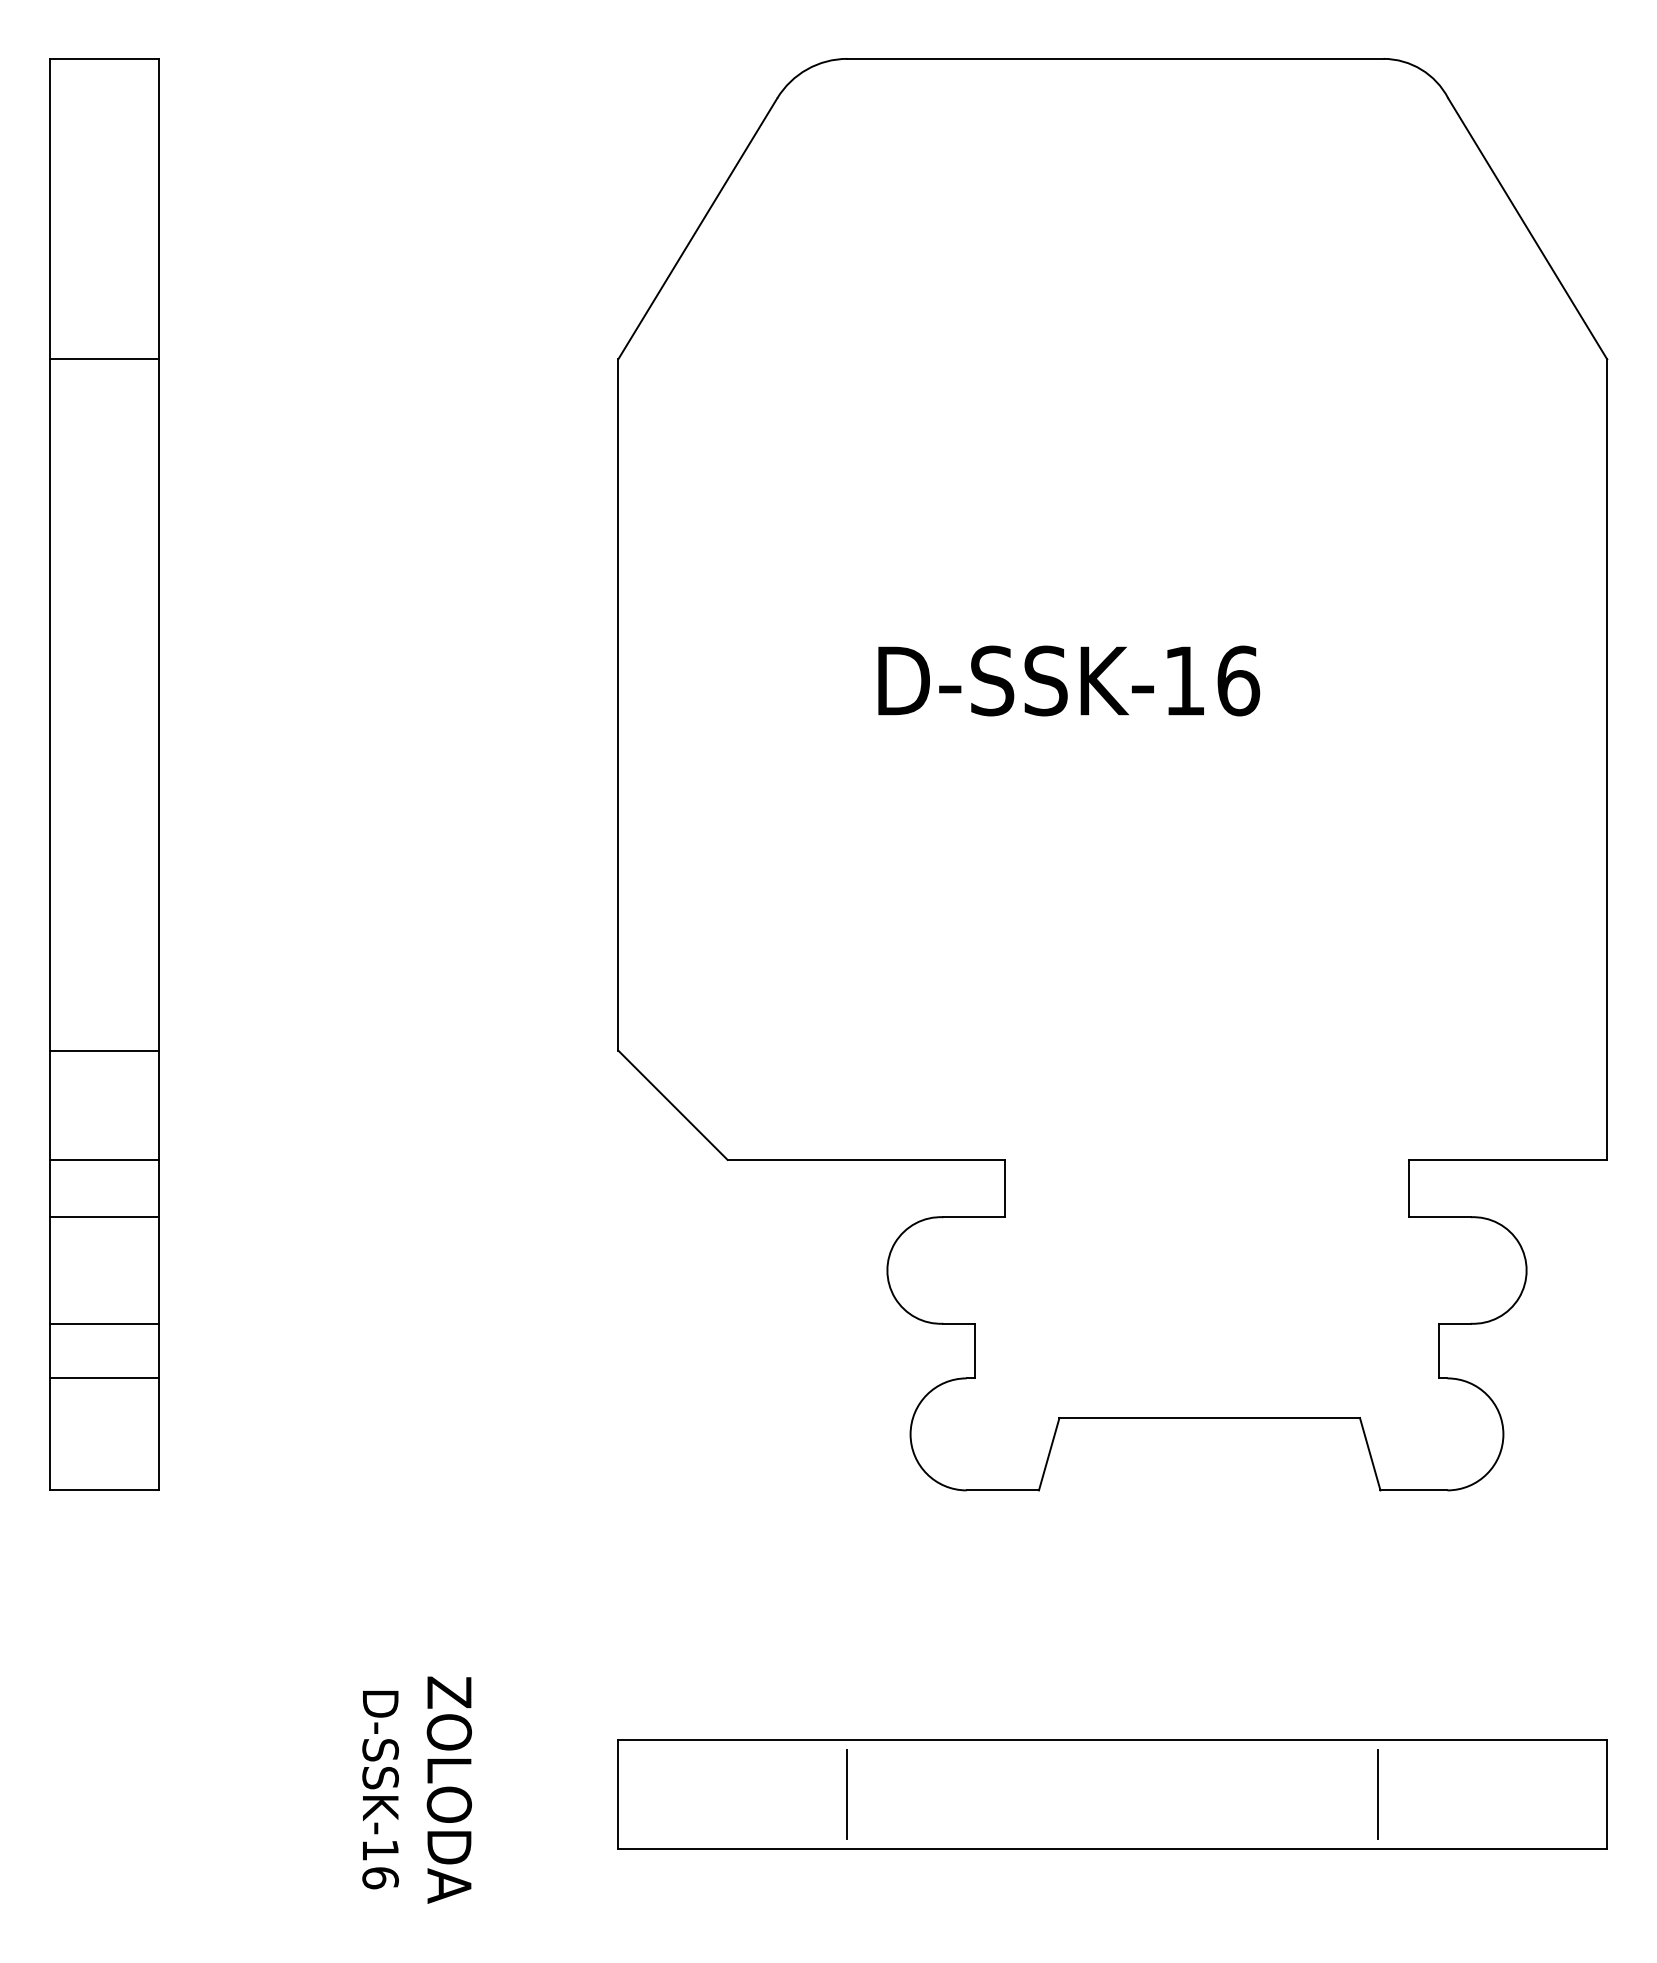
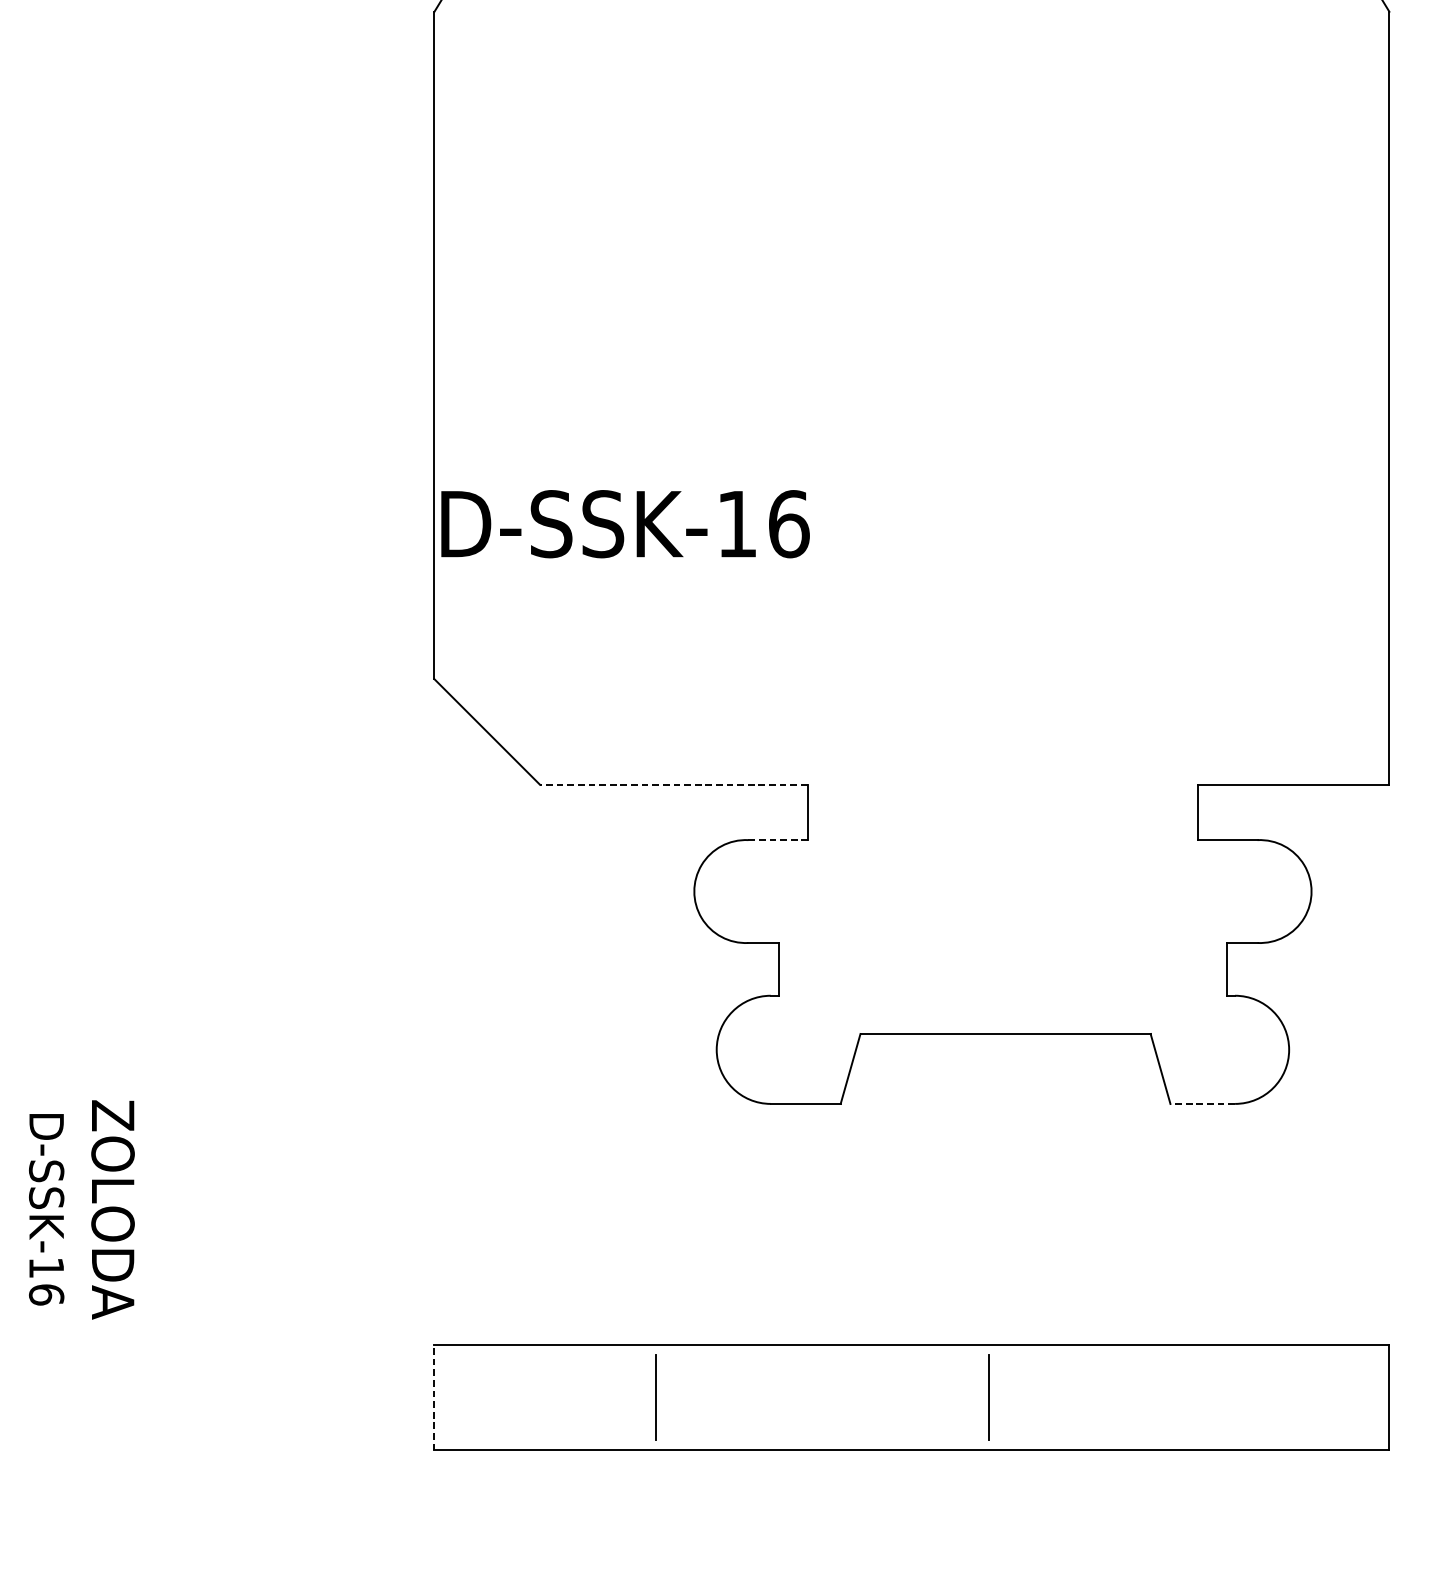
text: (1069, 680) -> (625, 523), moved
line: (866, 1159) -> (674, 784), solid -> dashed
line: (974, 1217) -> (778, 840), solid -> dashed
line: (1413, 1490) -> (1202, 1104), solid -> dashed
text: (416, 1789) -> (81, 1209), moved
line: (618, 1794) -> (434, 1397), solid -> dashed
line: (1377, 1794) -> (987, 1397), moved

